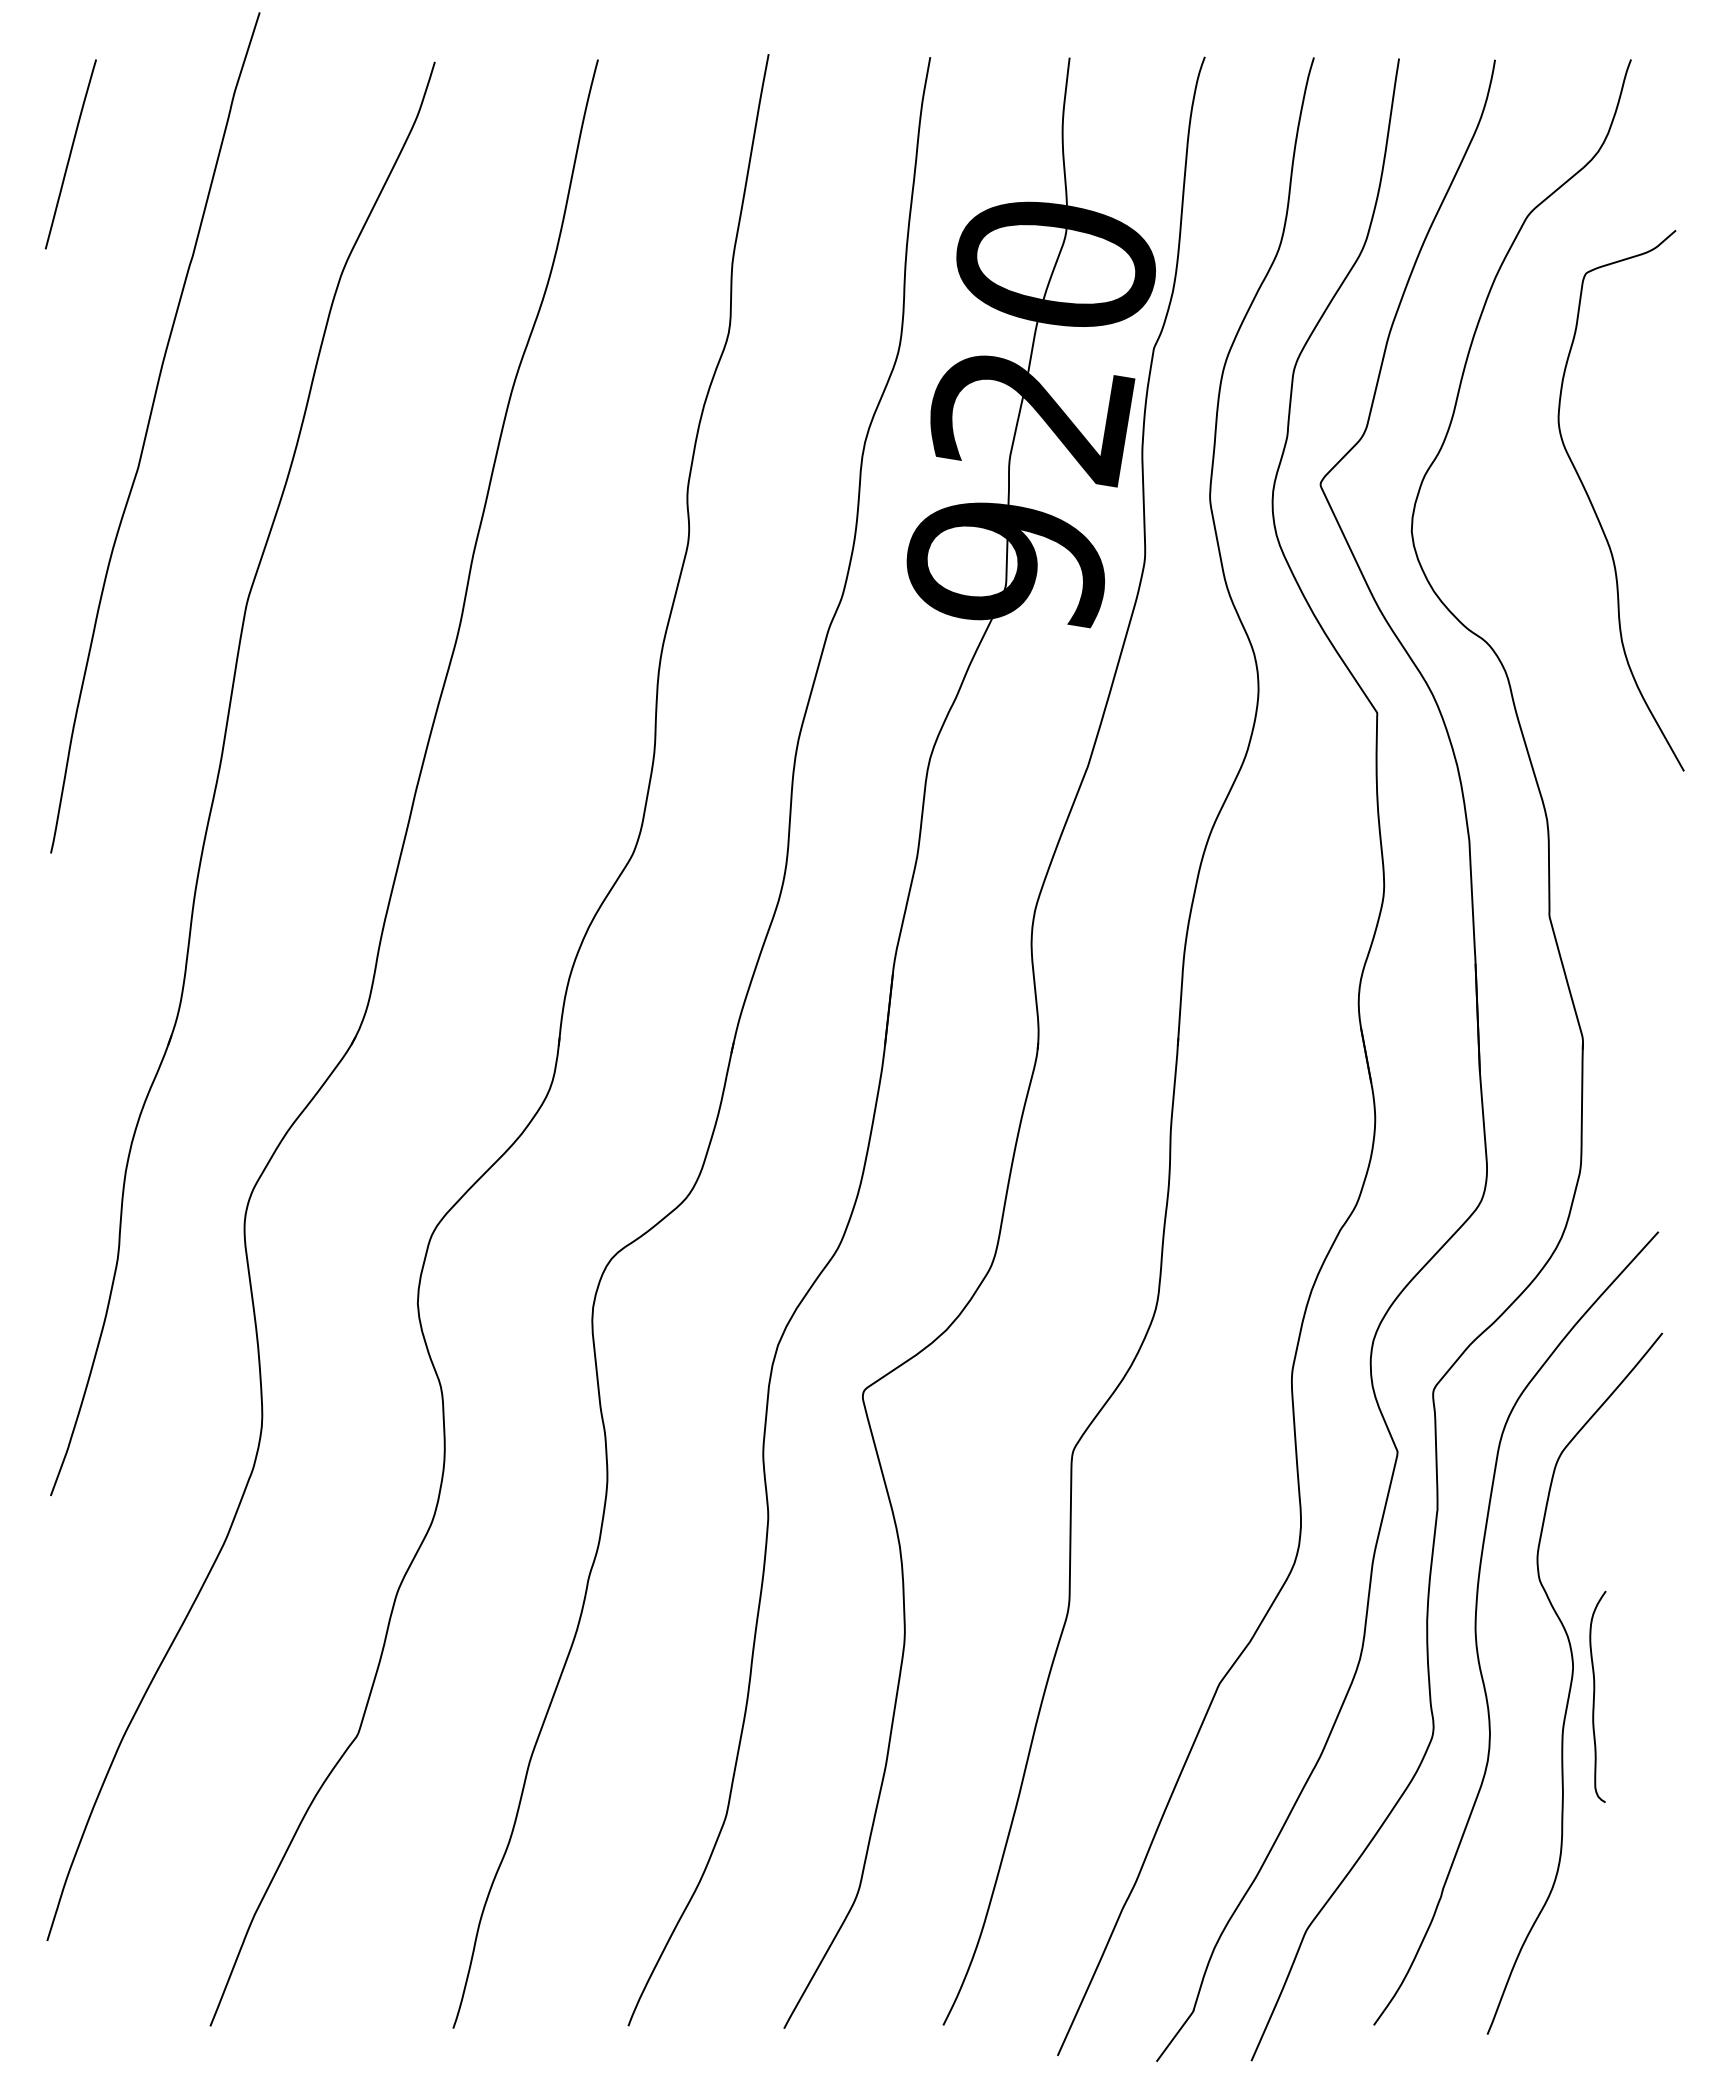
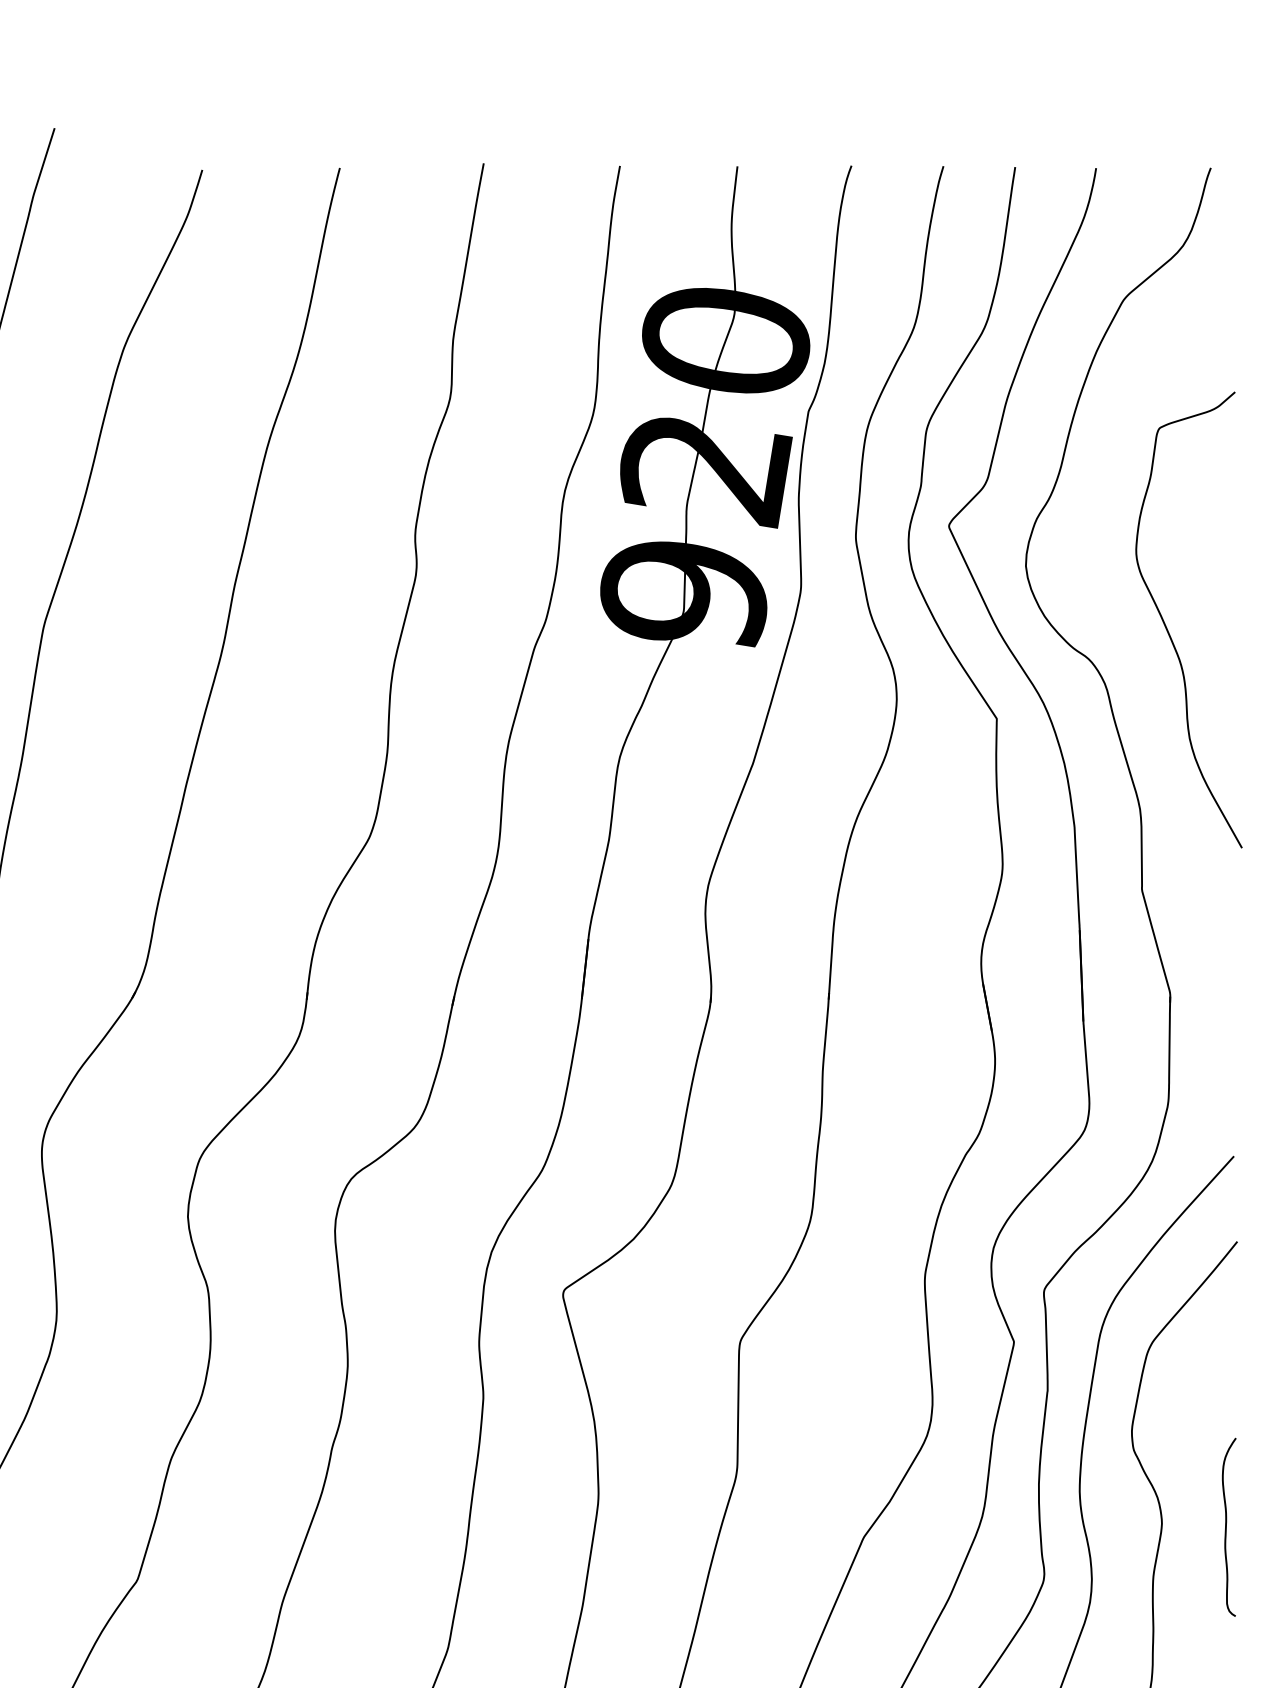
curve: (1596, 512) -> (1168, 629), moved
curve: (1594, 1696) -> (1226, 1526), moved

